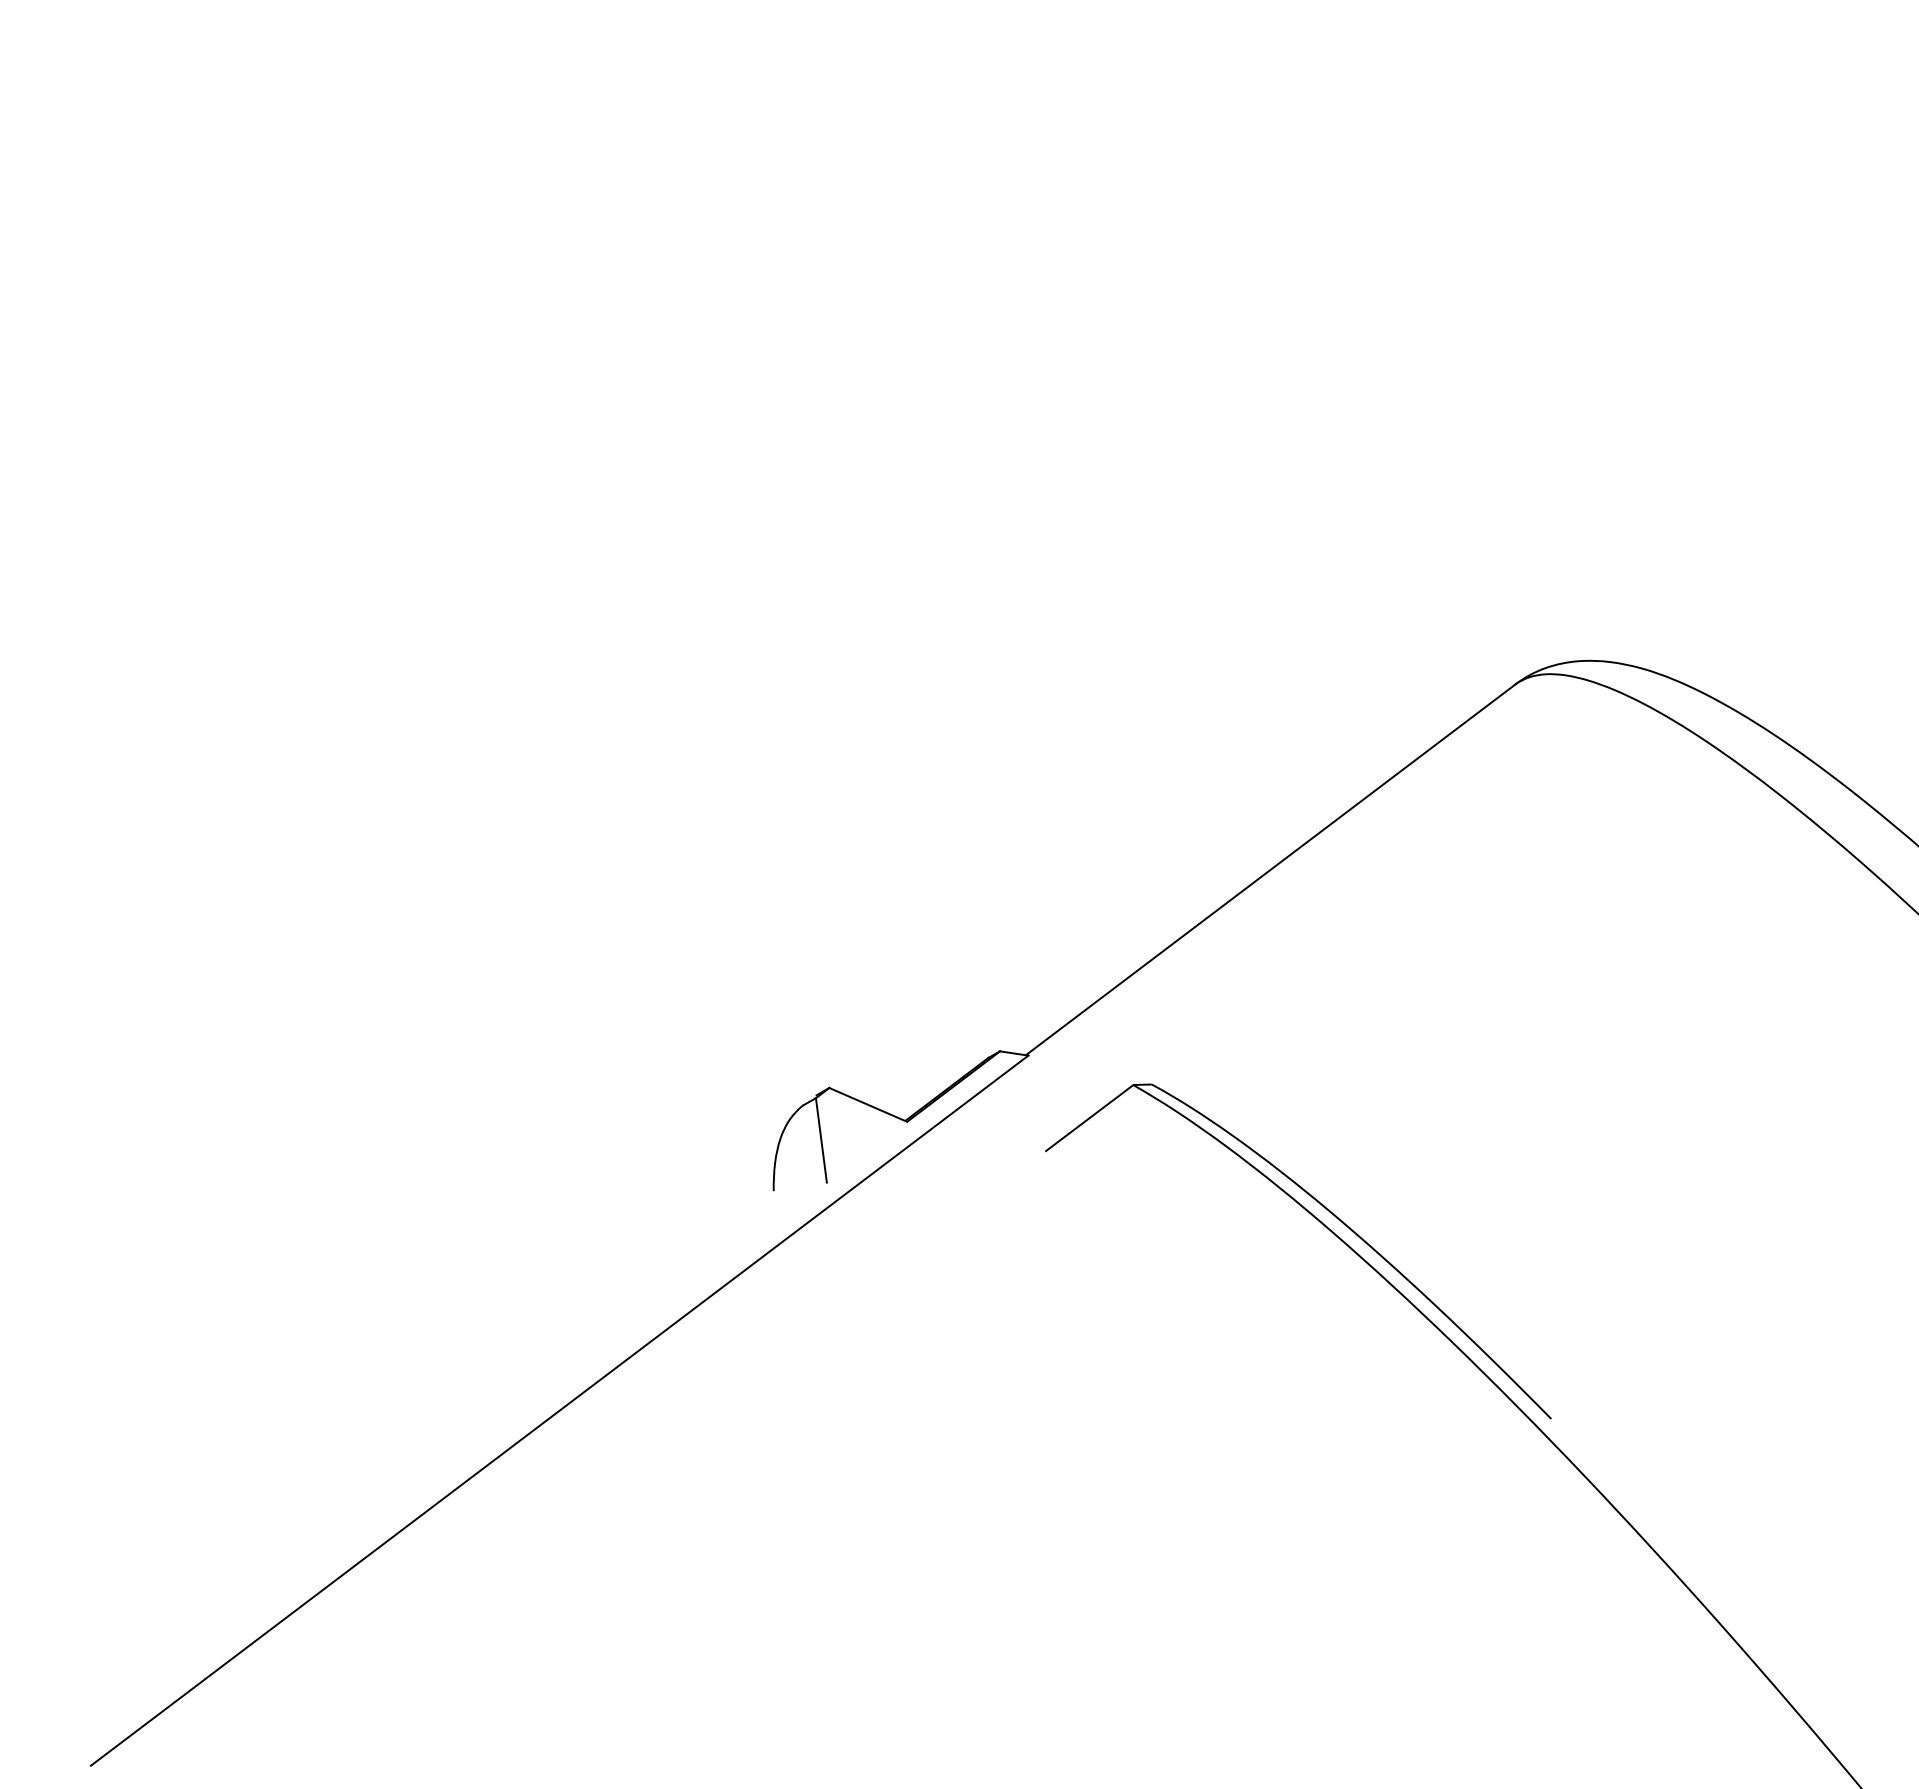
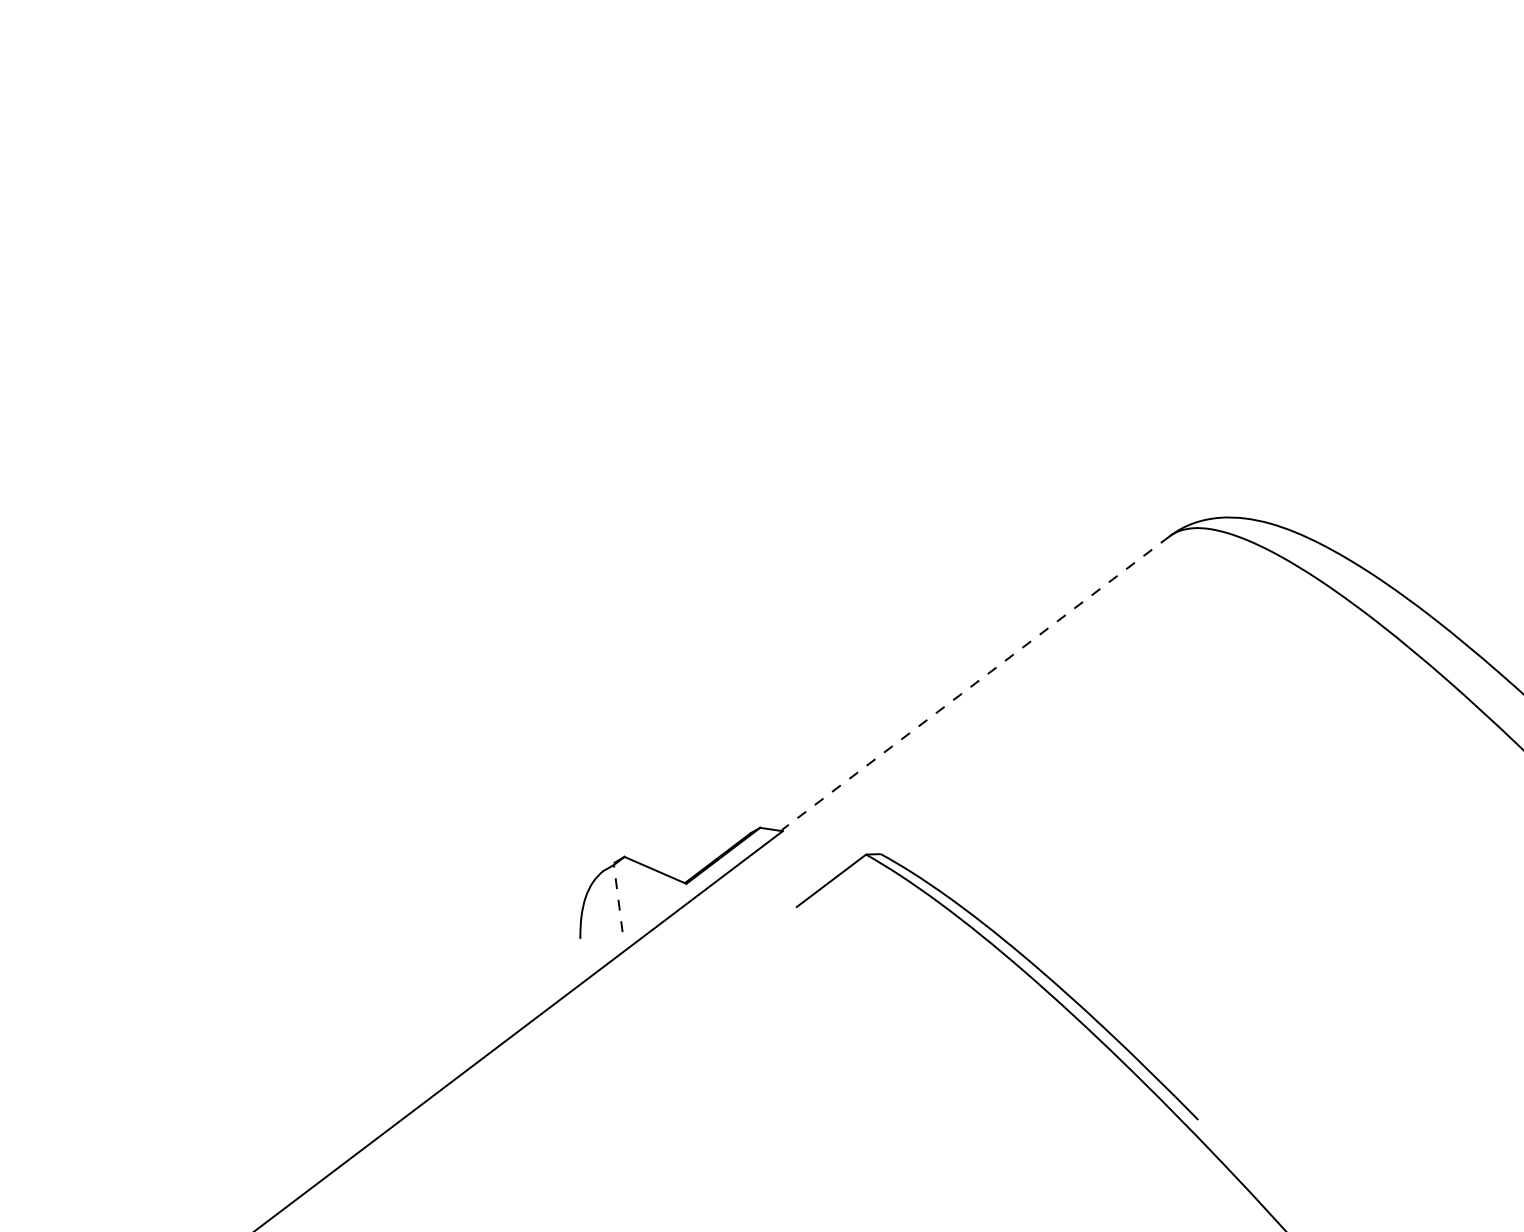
line: (1271, 869) -> (975, 683), solid -> dashed
line: (821, 1140) -> (618, 898), solid -> dashed

